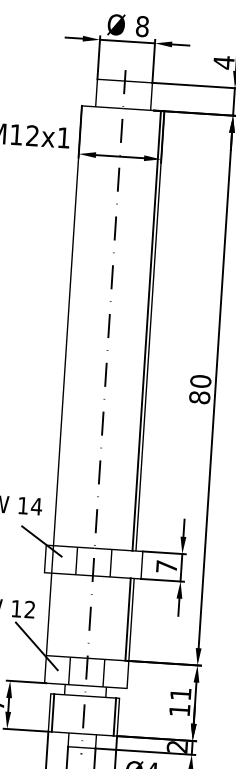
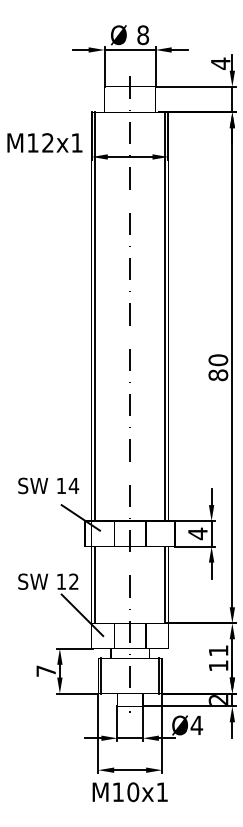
line: (71, 325) -> (95, 316), added
text: (166, 566) -> (197, 533), 7 -> 4
line: (53, 614) -> (95, 584), added

